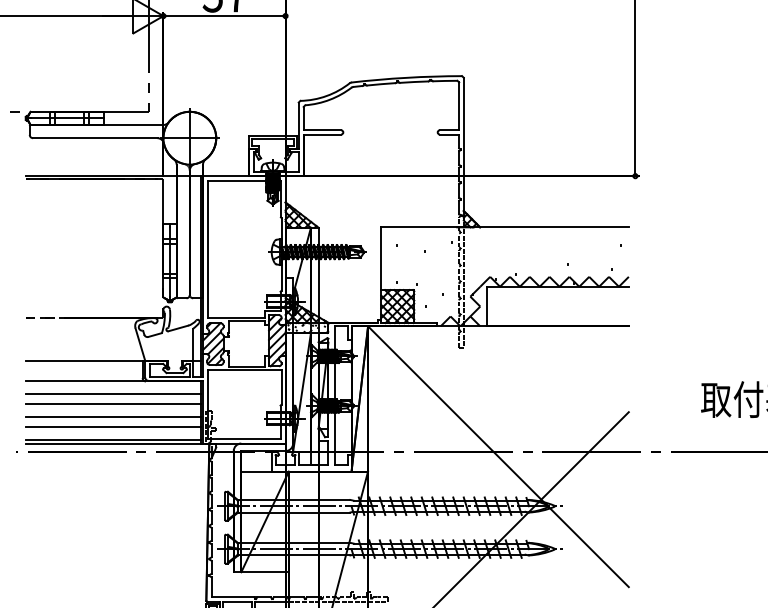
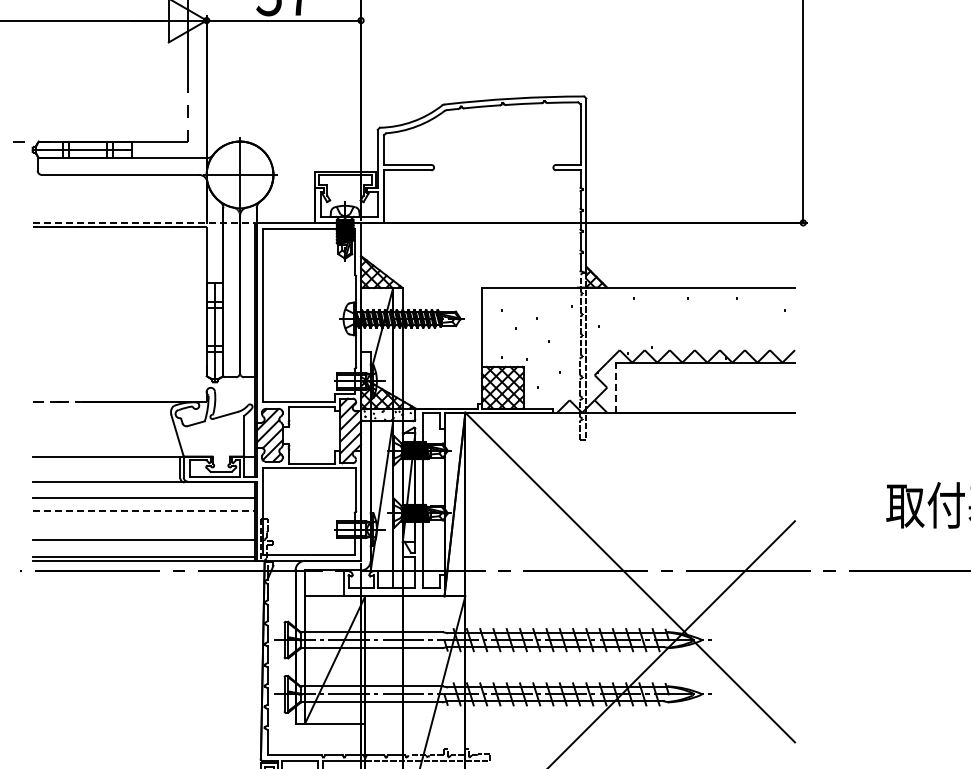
line: (113, 175) -> (143, 222), solid -> dashed
line: (486, 306) -> (615, 387), solid -> dashed
line: (113, 403) -> (143, 510), solid -> dashed
line: (113, 417) -> (143, 527), removed

